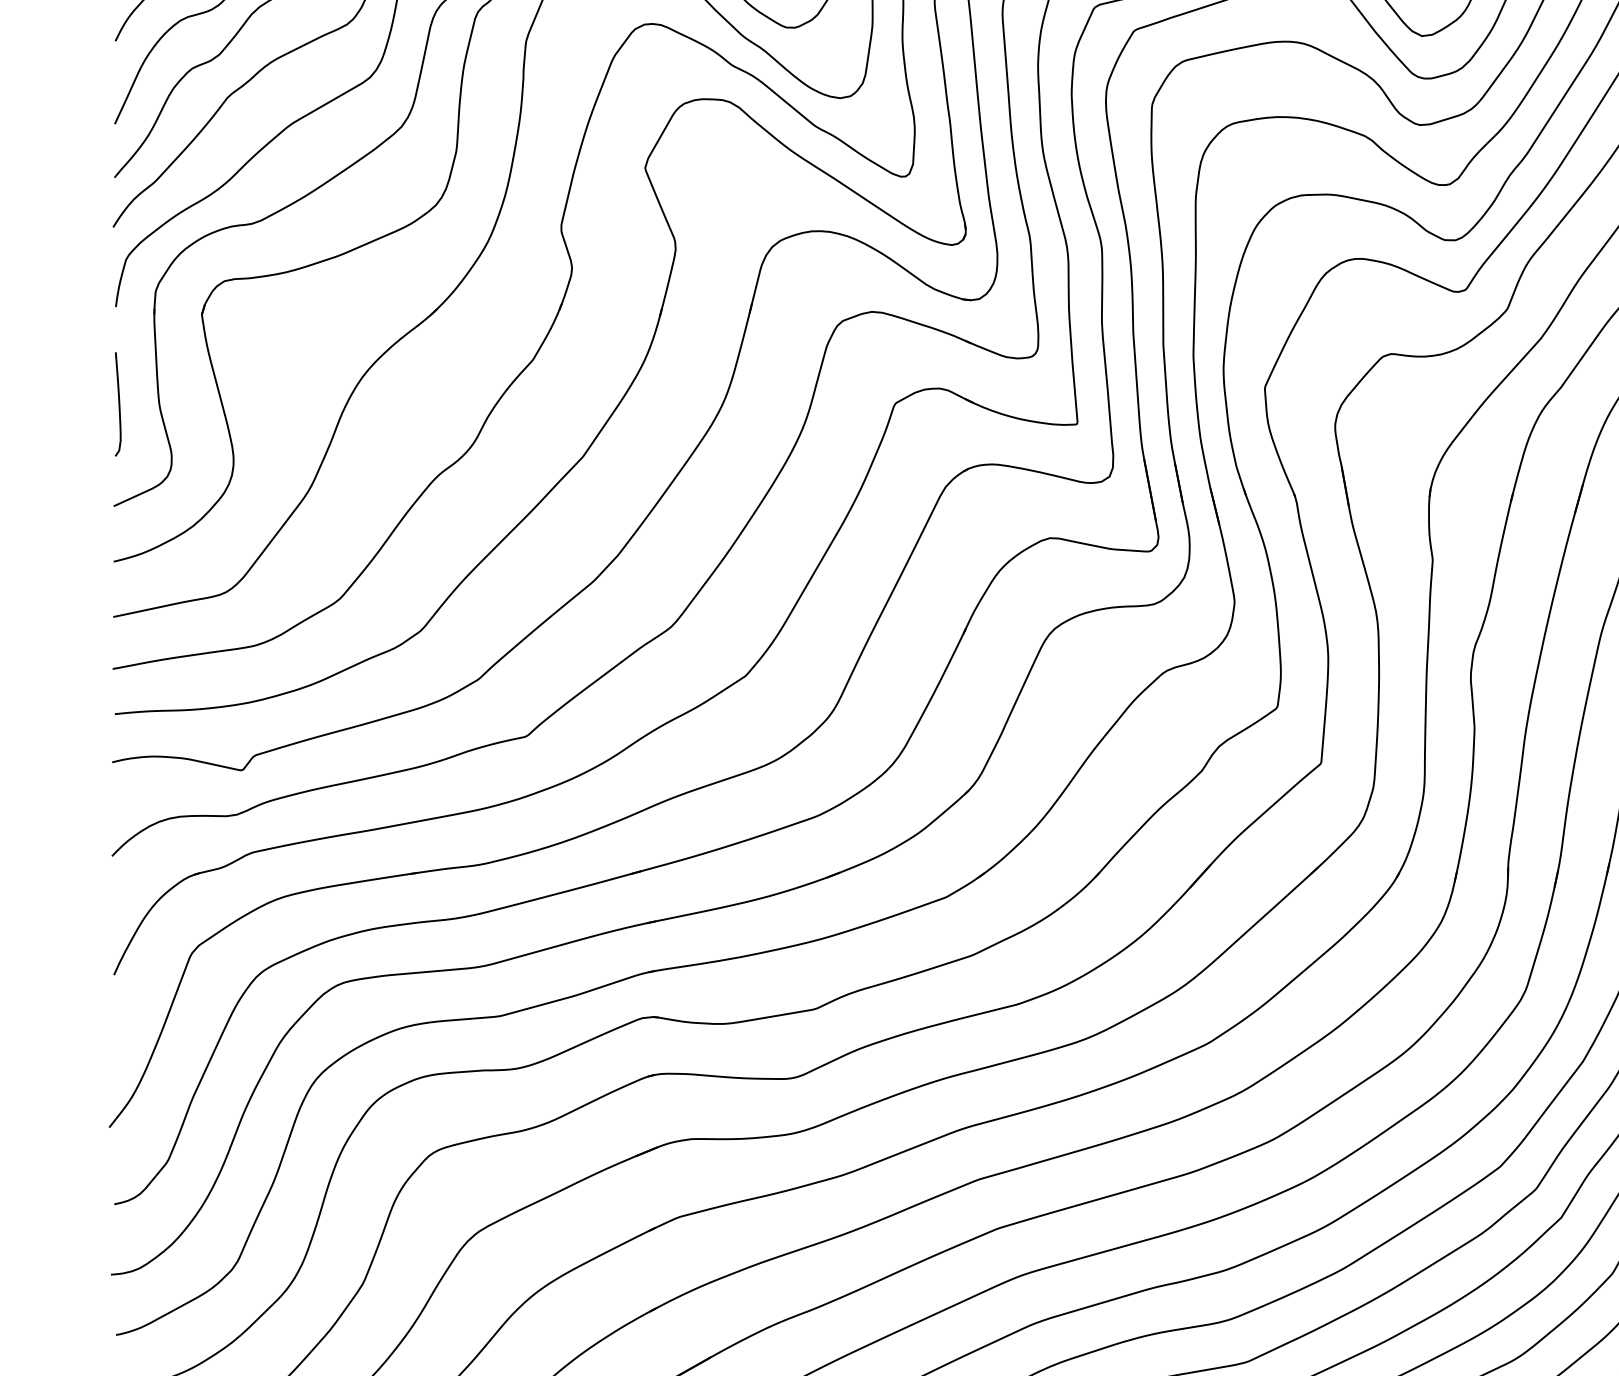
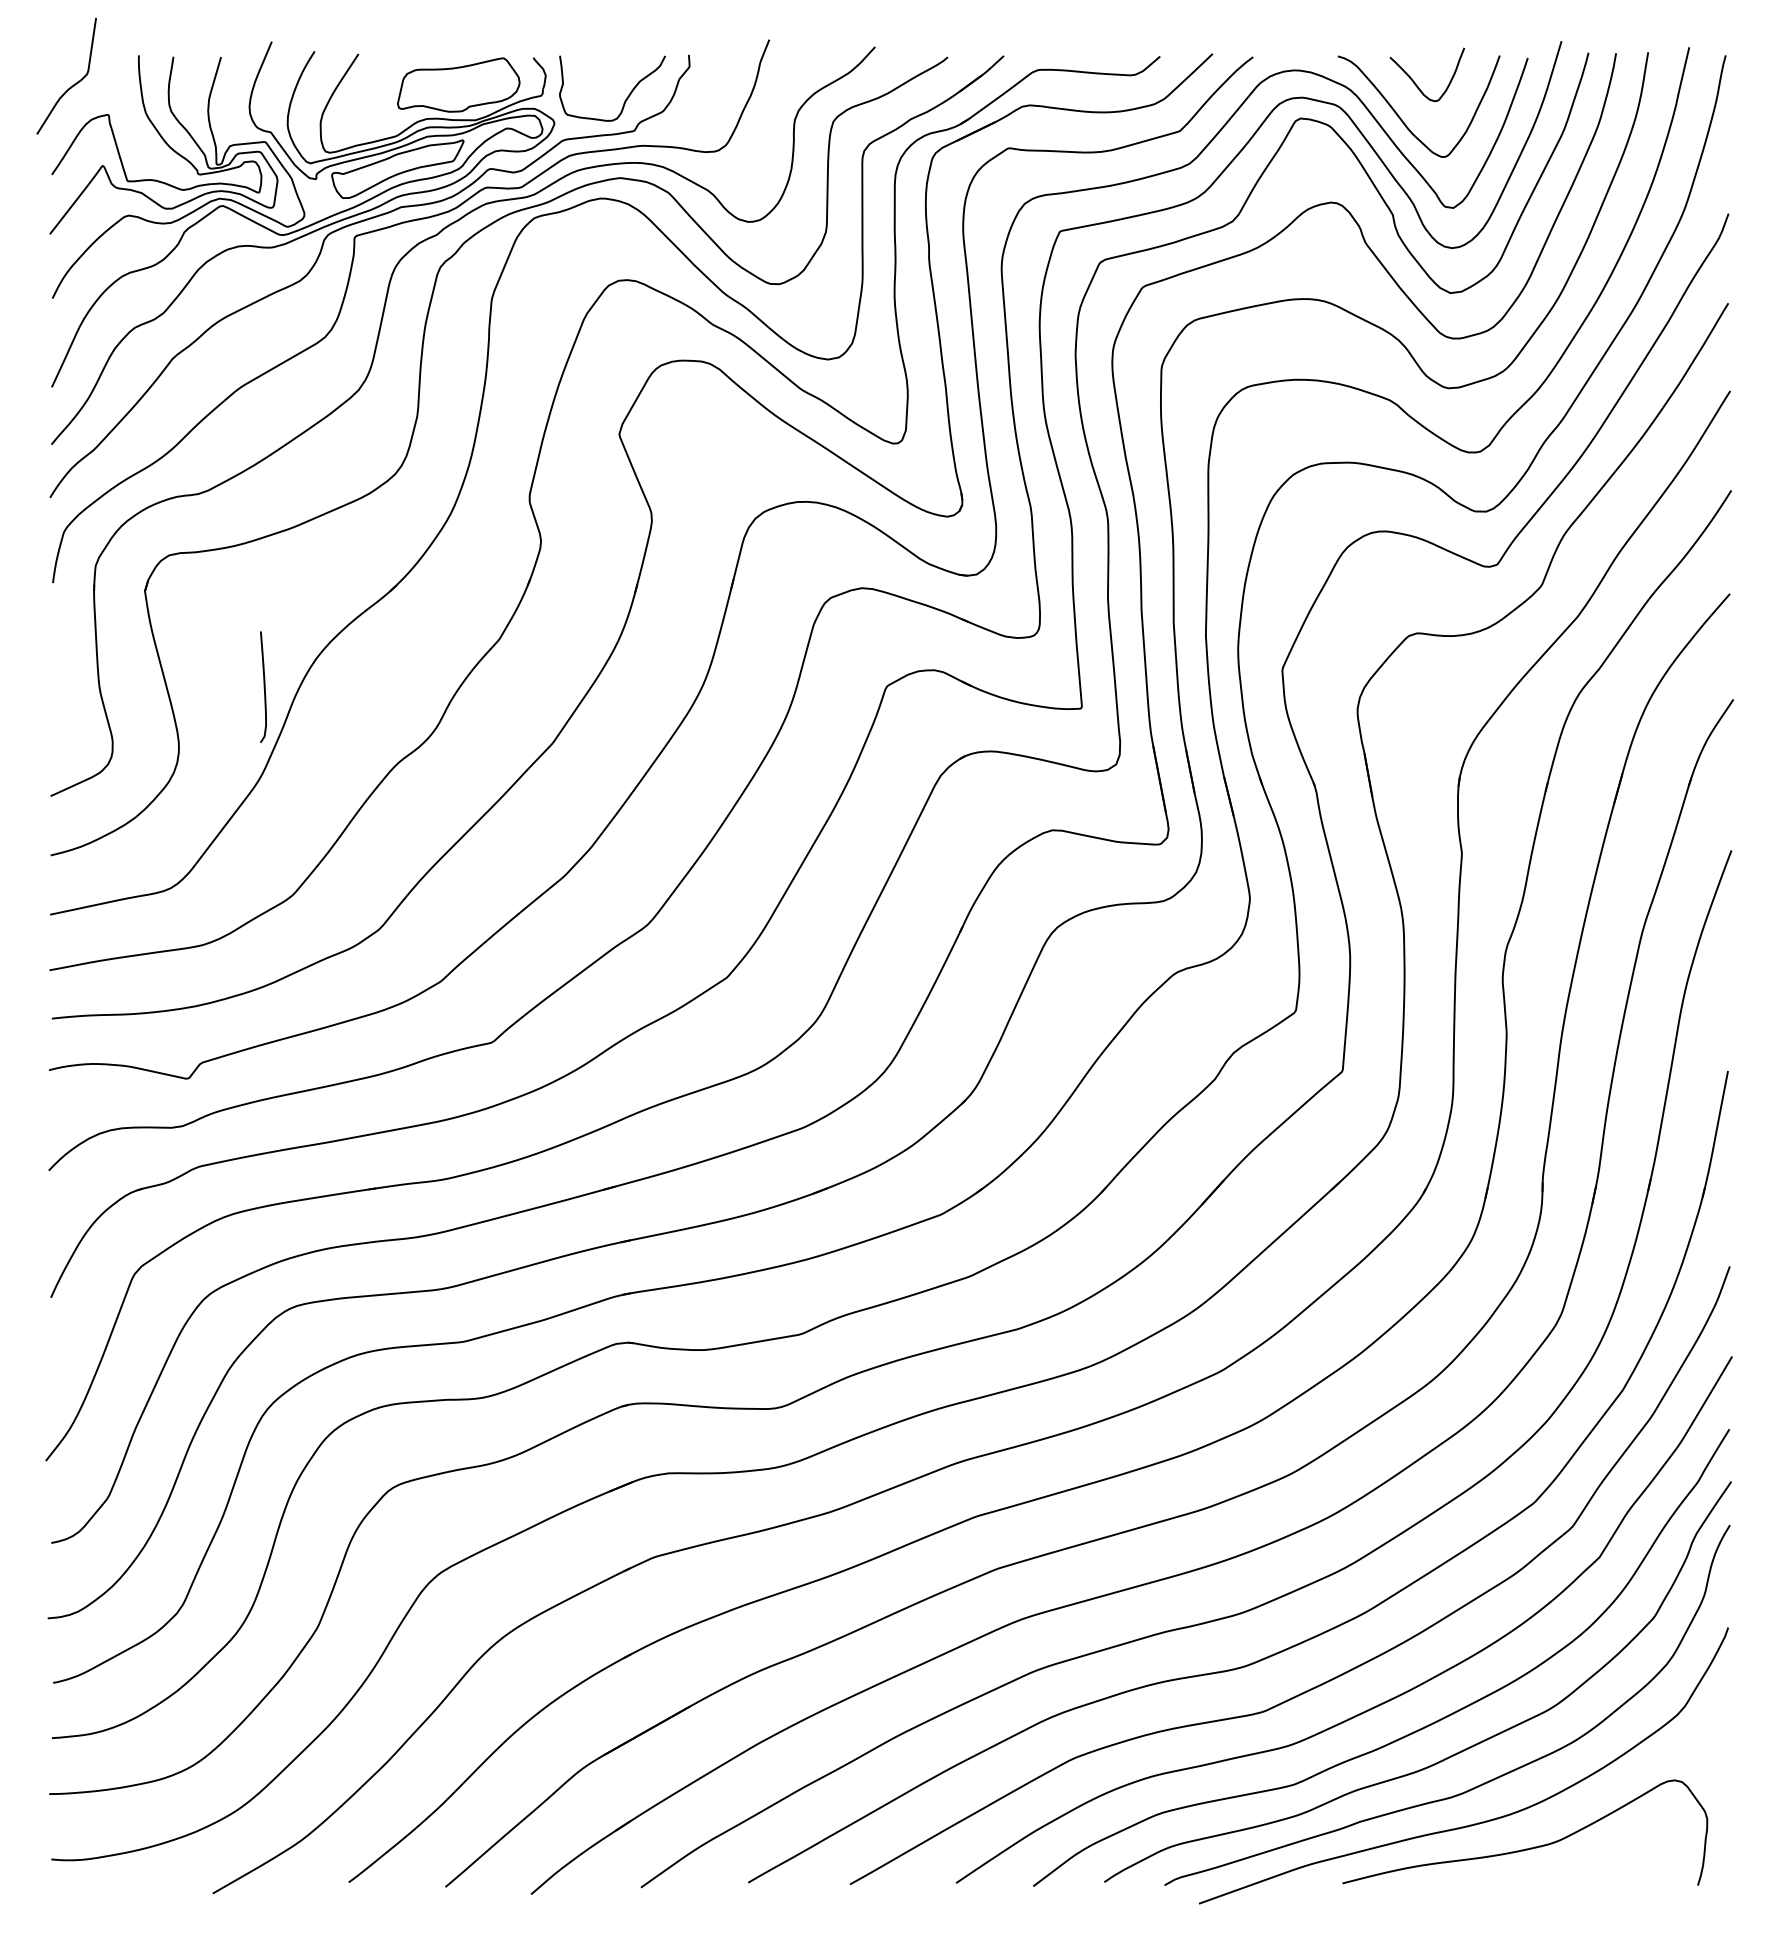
curve: (118, 403) -> (263, 686), moved

